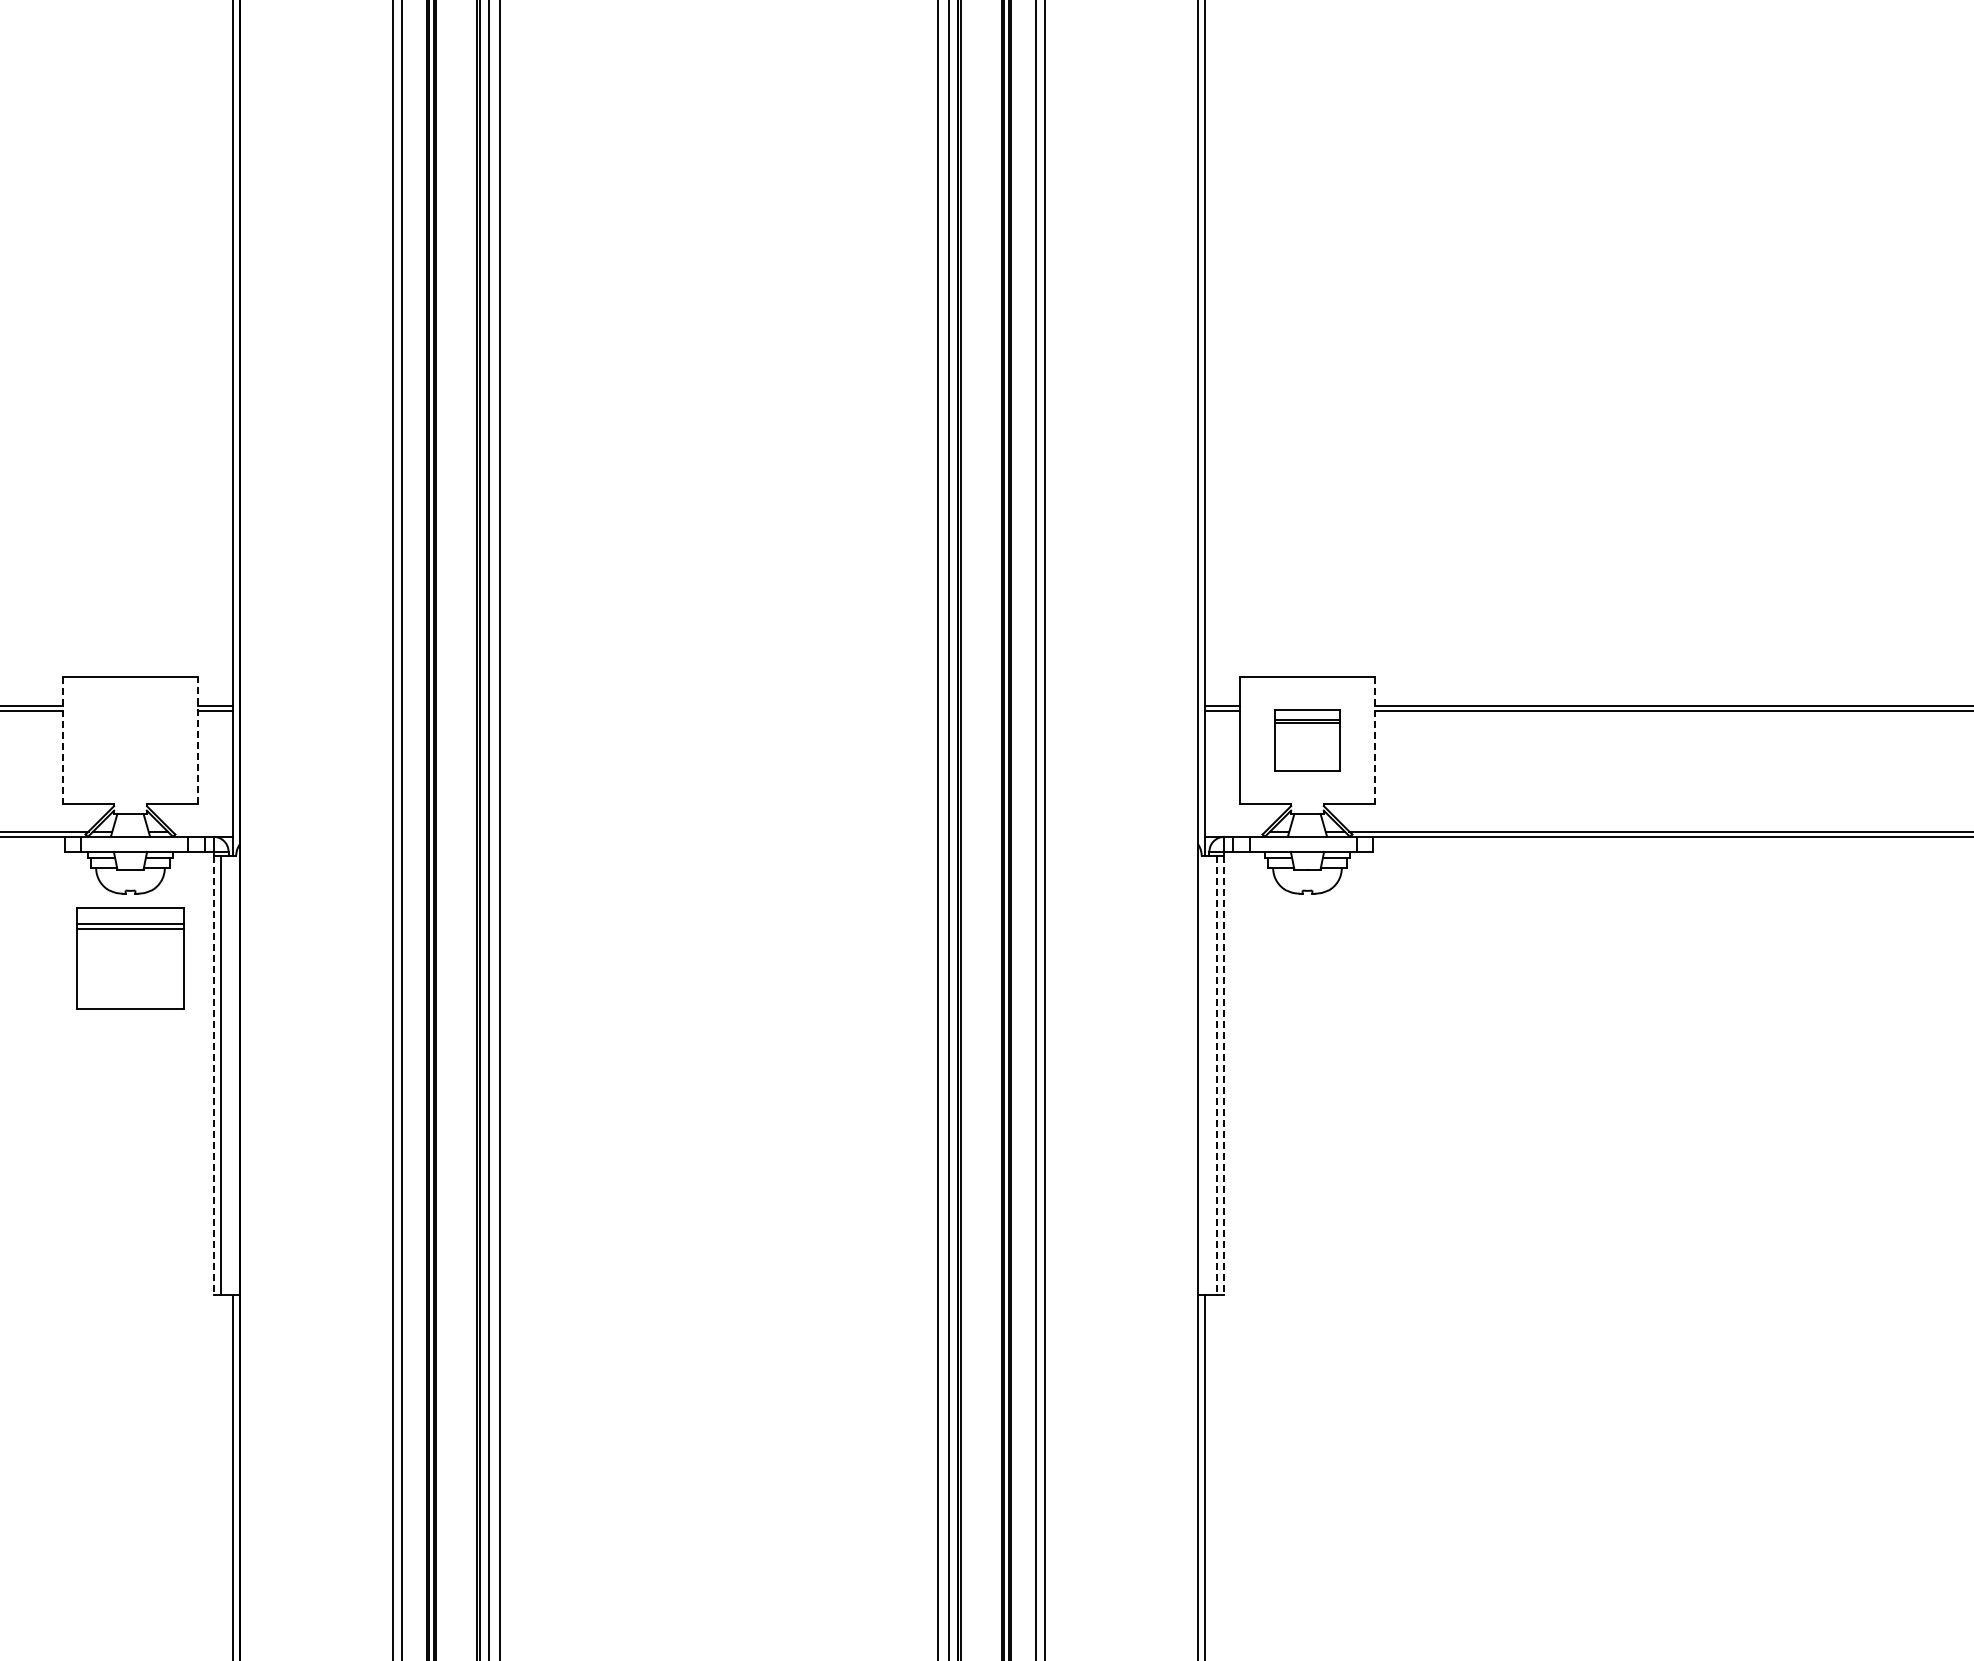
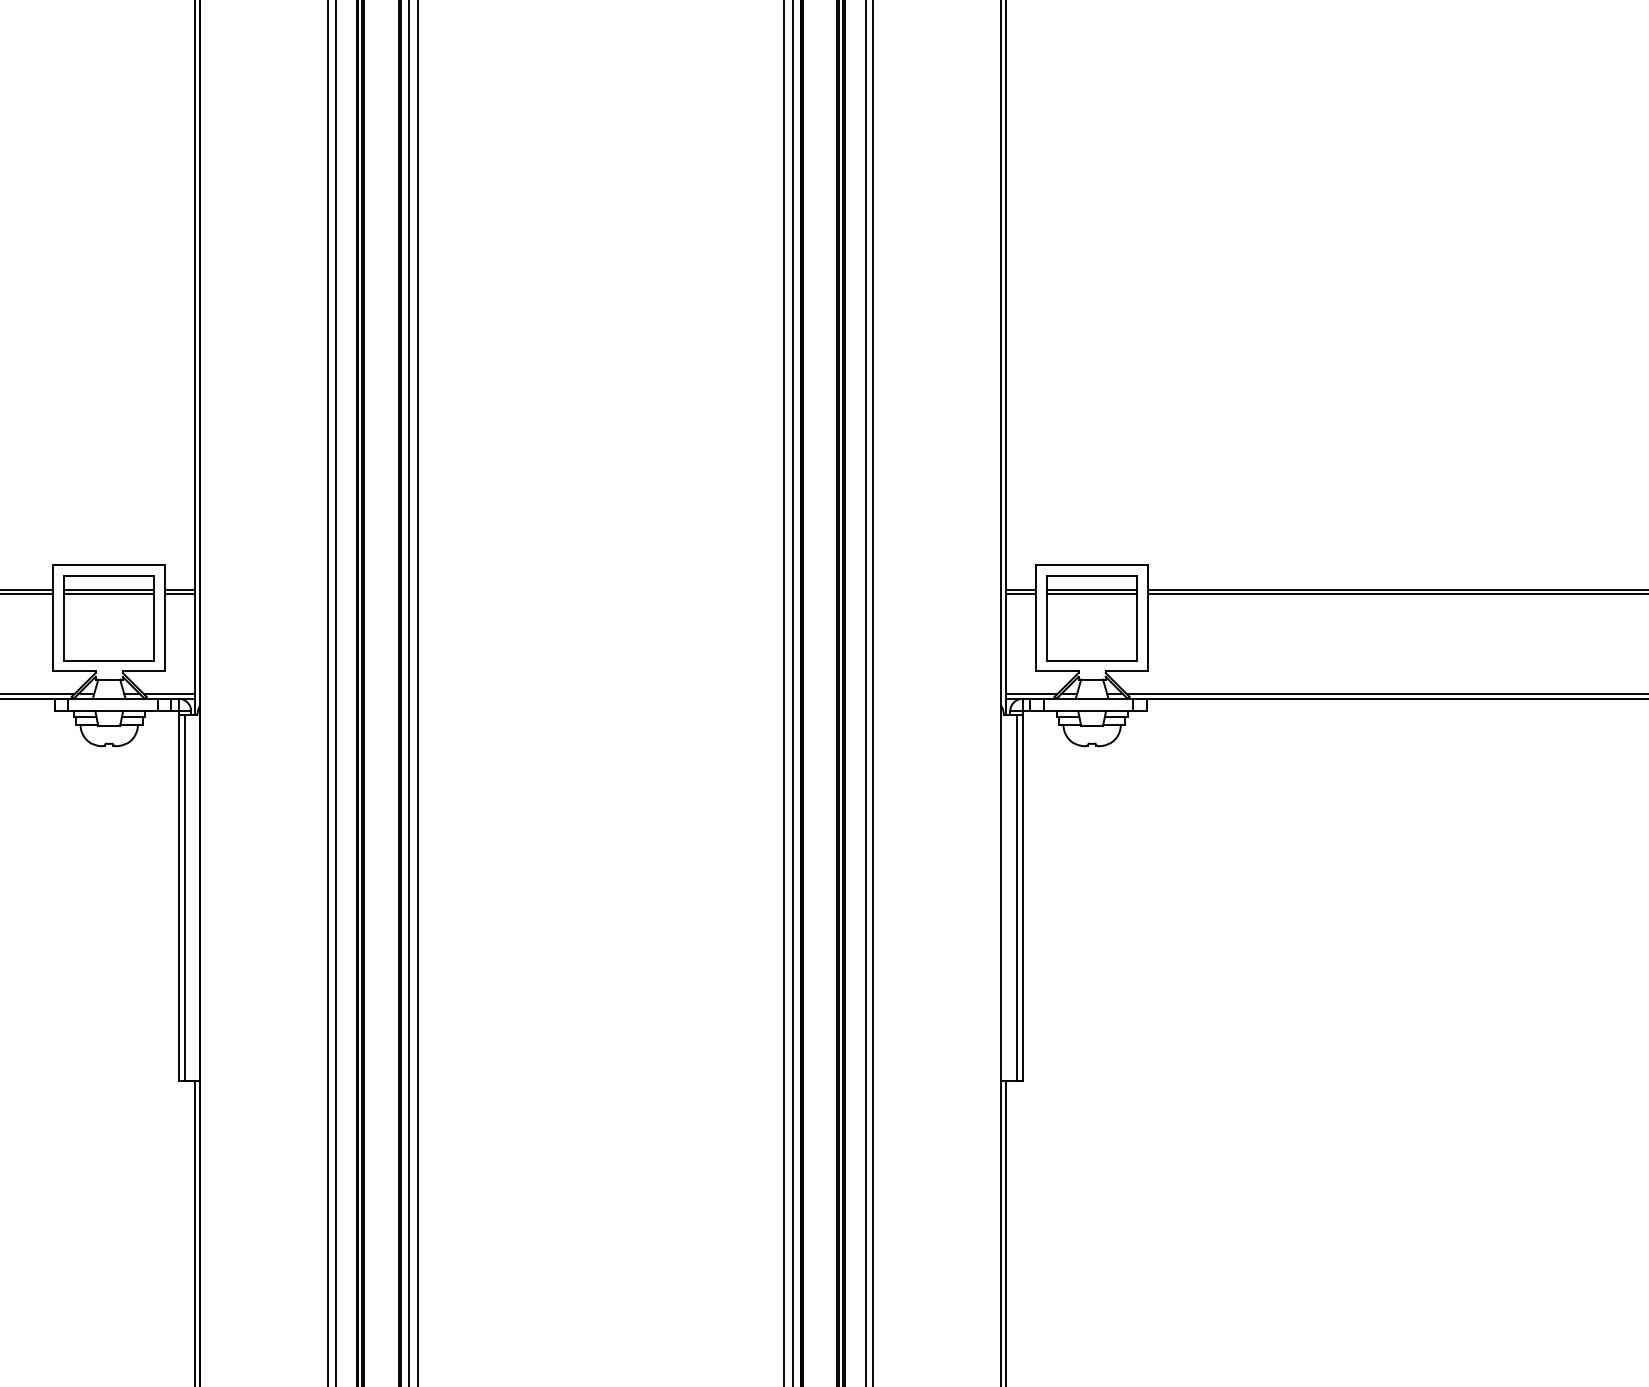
line: (63, 740) -> (53, 618), dashed -> solid
line: (197, 740) -> (165, 618), dashed -> solid
part: (1307, 740) -> (1092, 618), size x1.67
line: (1374, 740) -> (1148, 618), dashed -> solid
line: (202, 831) -> (169, 694), added
line: (1234, 831) -> (1031, 694), added
part: (130, 958) -> (109, 618), moved
line: (213, 1075) -> (178, 898), dashed -> solid
line: (1216, 1075) -> (1016, 898), dashed -> solid
line: (1224, 1075) -> (1022, 898), dashed -> solid

